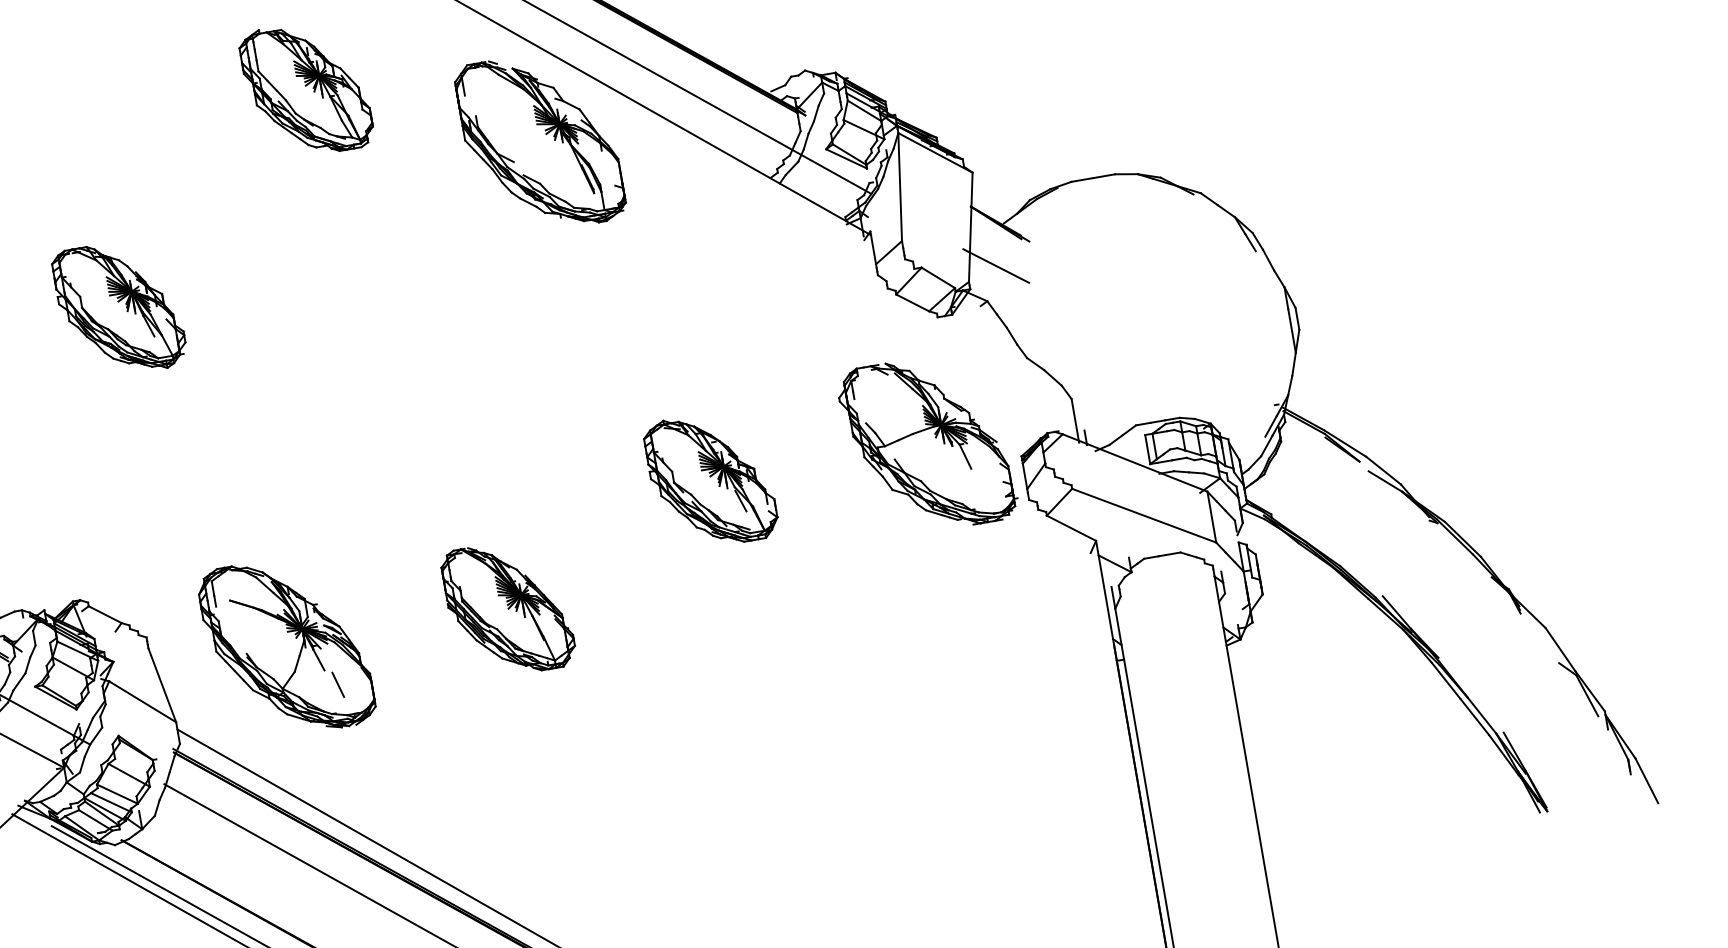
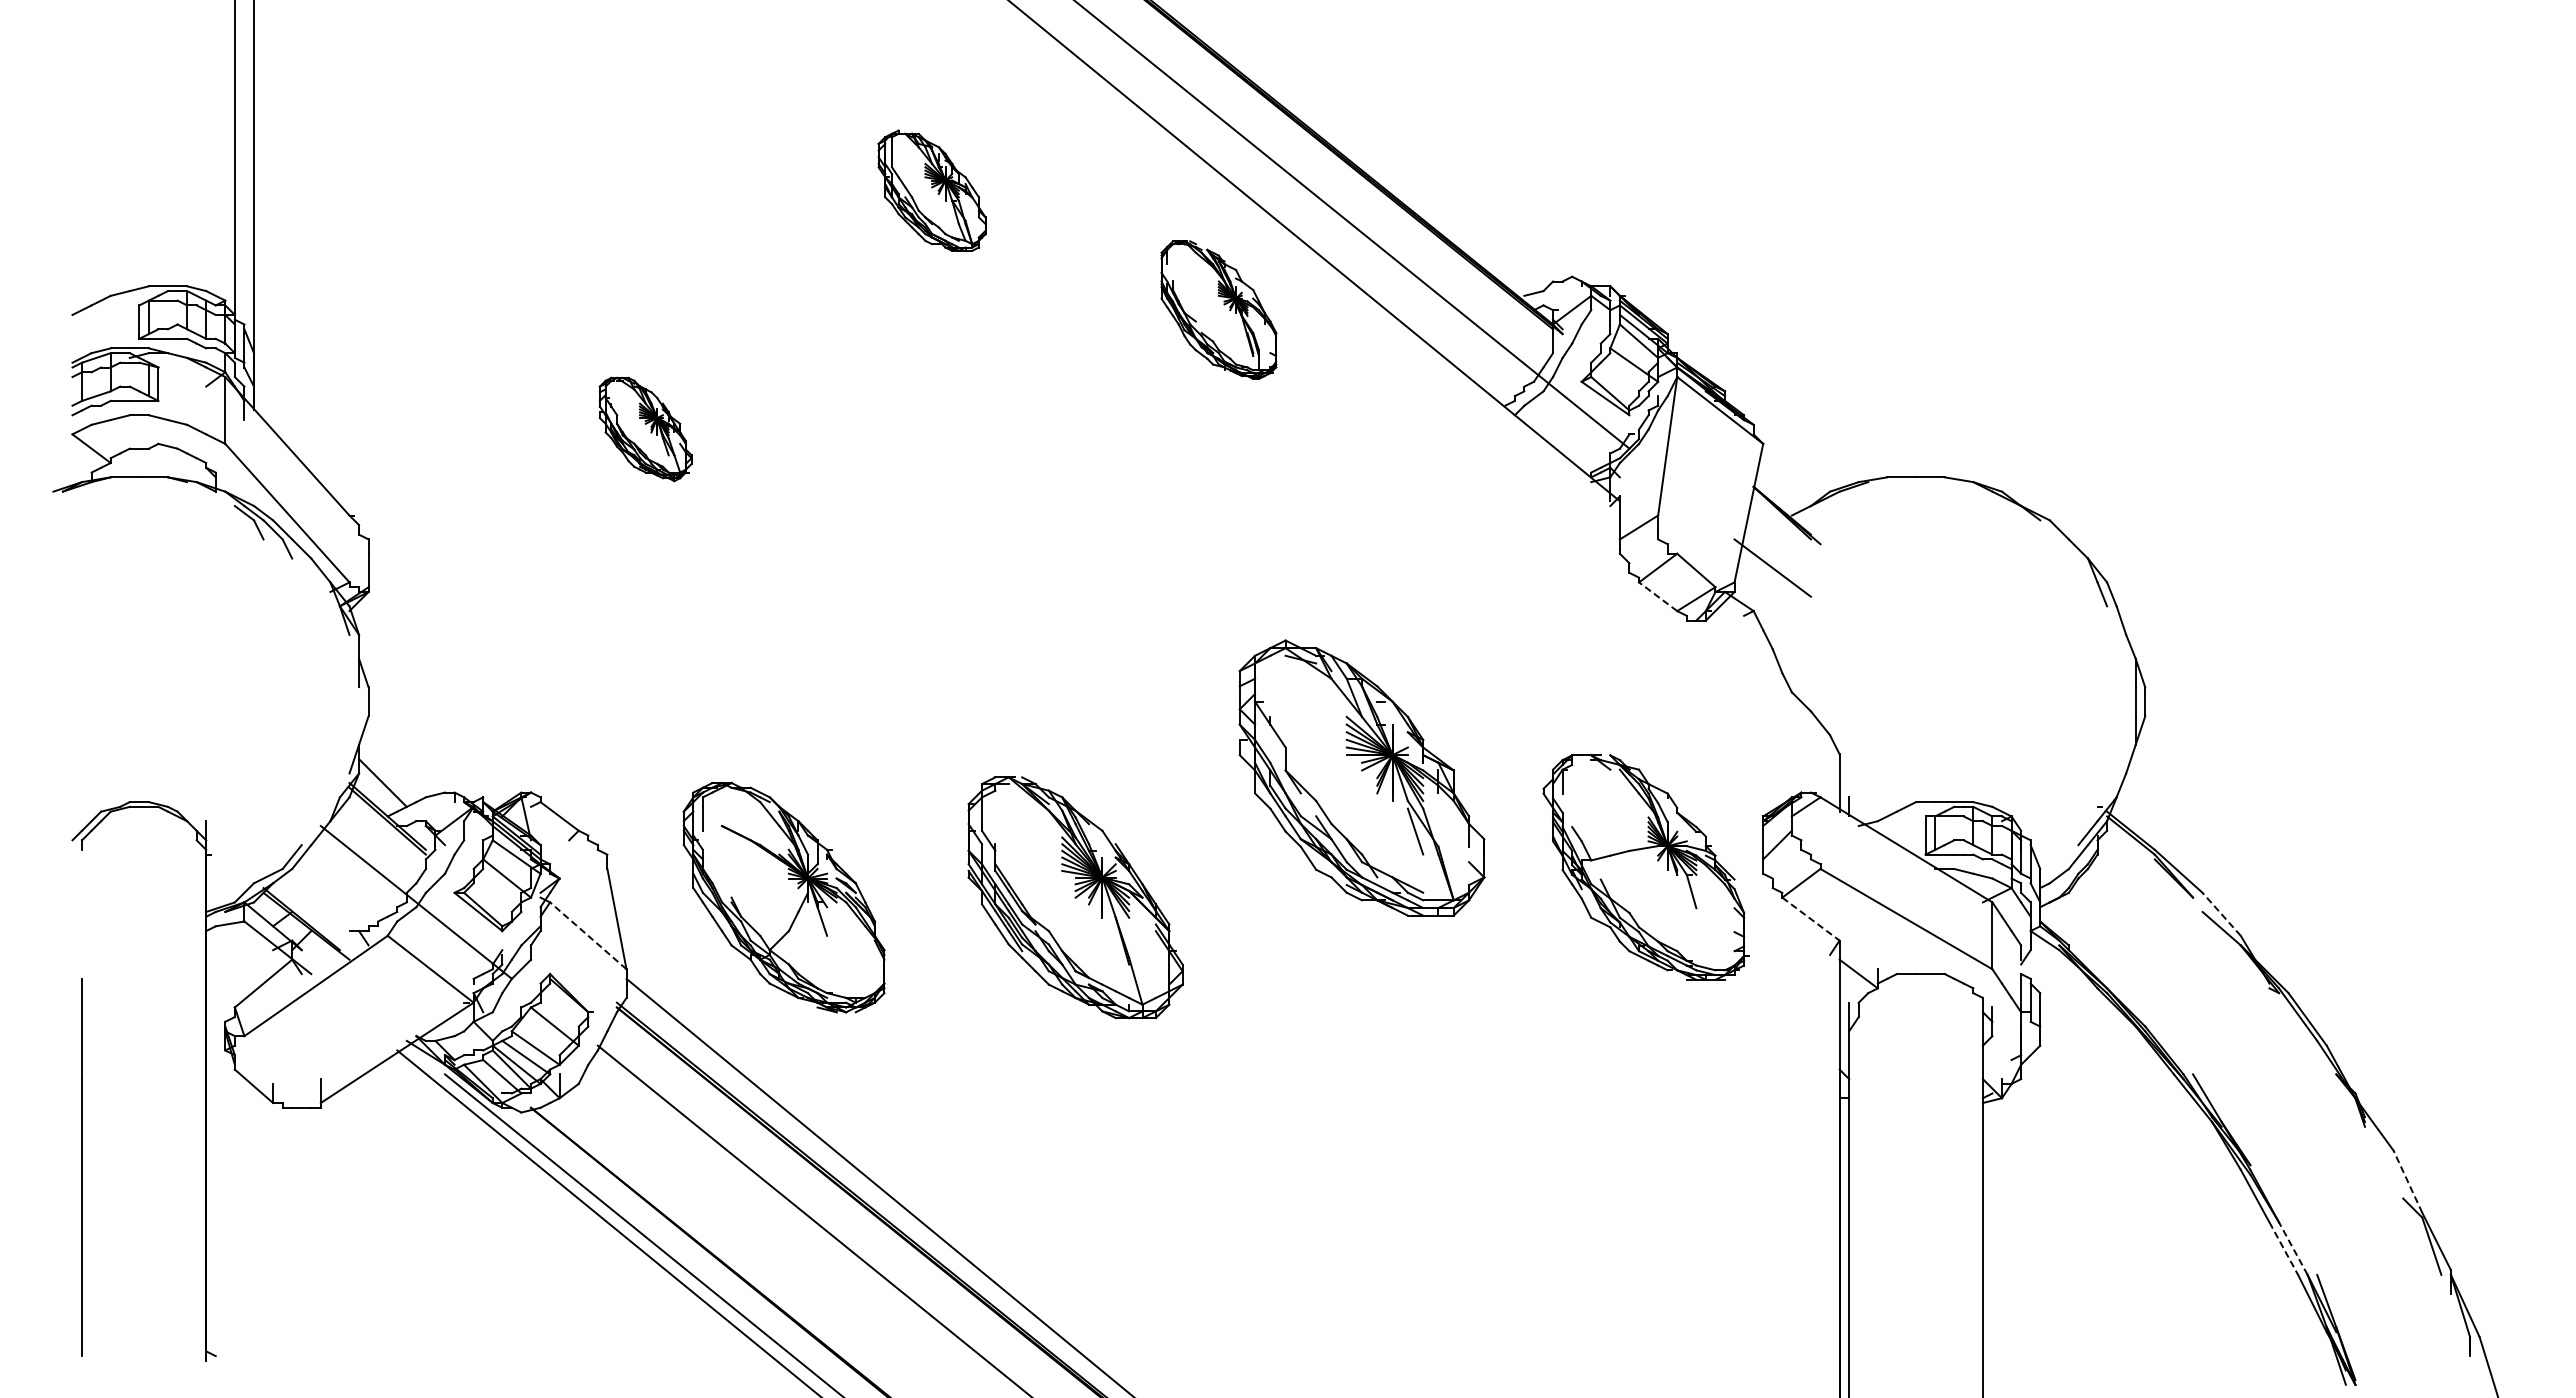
part: (305, 89) -> (931, 190), size x0.7
part: (540, 142) -> (1218, 309), size x0.6
line: (912, 302) -> (1658, 596), solid -> dashed
part: (119, 308) -> (645, 429), size x0.6
part: (927, 444) -> (1645, 867), moved
line: (1383, 470) -> (2221, 914), solid -> dashed
part: (710, 480) -> (1361, 778), size x1.6
line: (1071, 528) -> (1810, 919), solid -> dashed
part: (507, 608) -> (1074, 897), size x1.4
line: (1560, 649) -> (2407, 1181), solid -> dashed
line: (338, 685) -> (841, 957), removed
line: (142, 701) -> (588, 935), solid -> dashed
line: (1482, 715) -> (2293, 1248), solid -> dashed
line: (1474, 716) -> (2283, 1248), solid -> dashed

